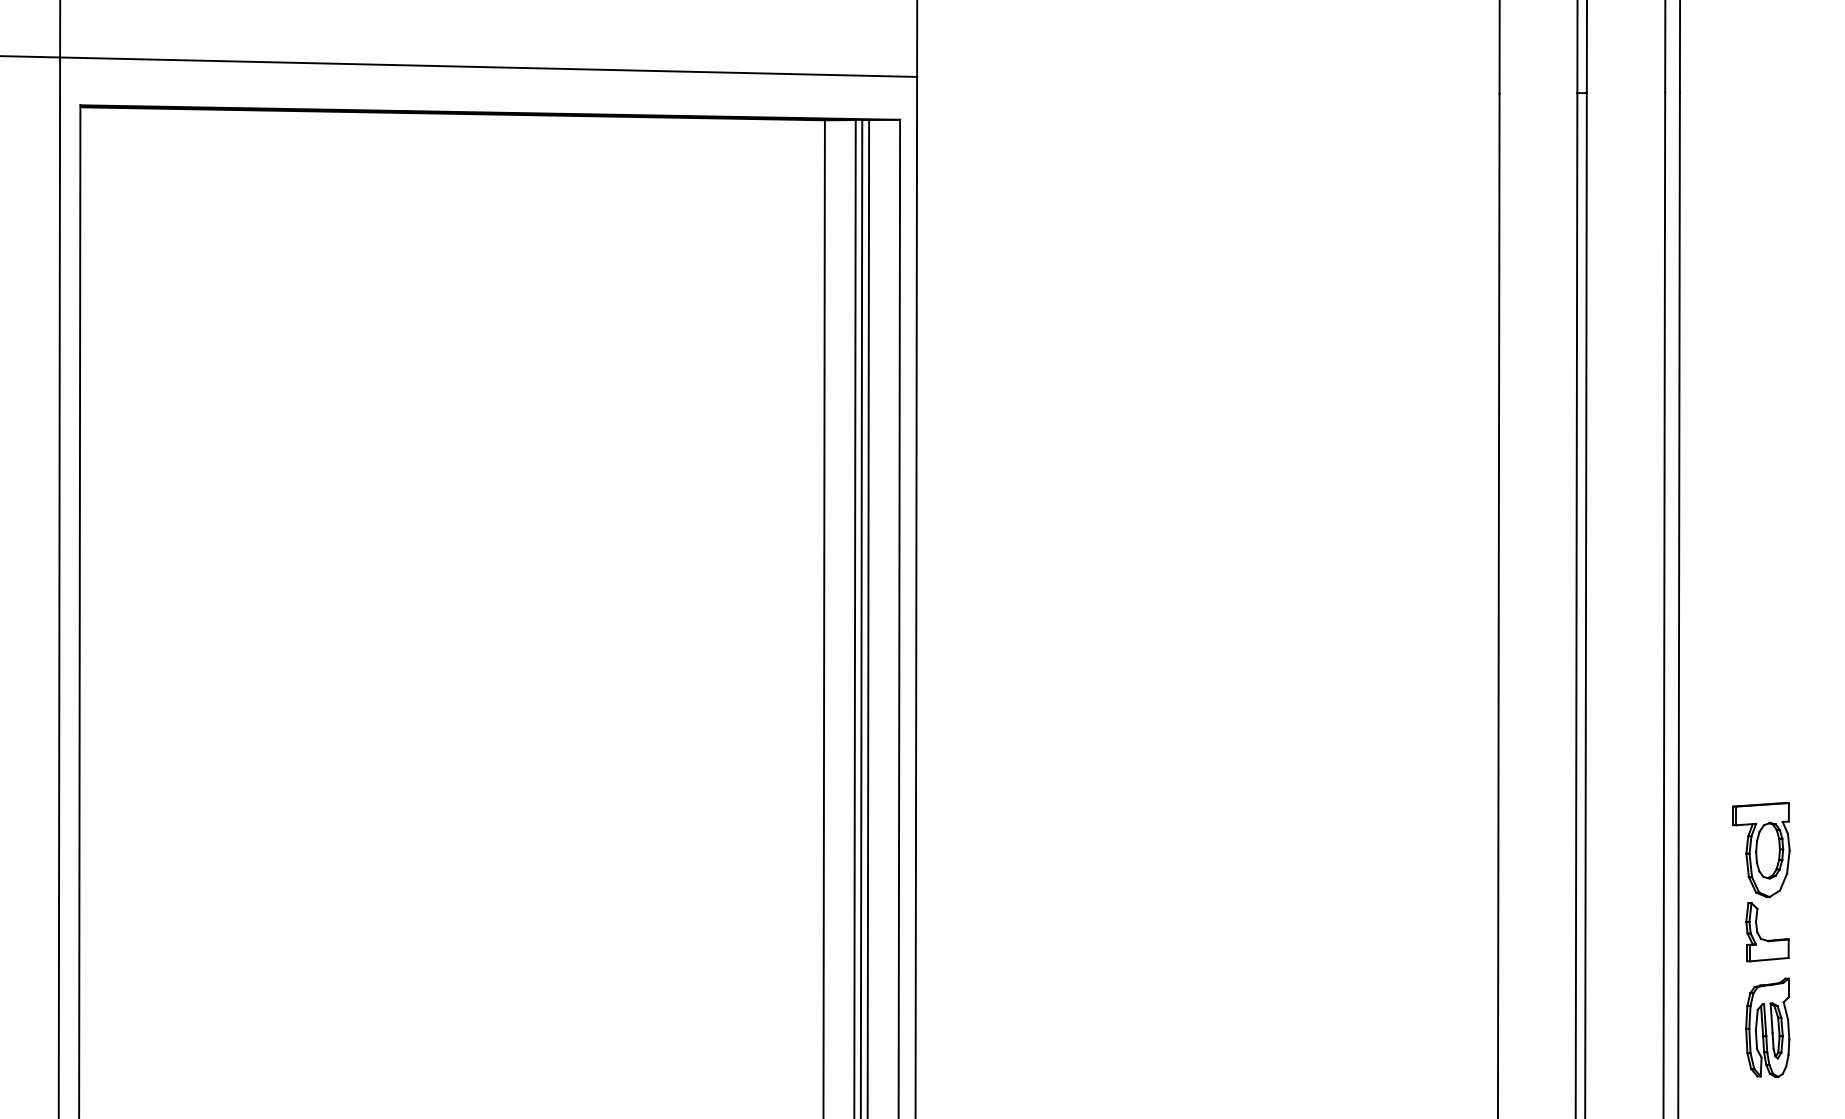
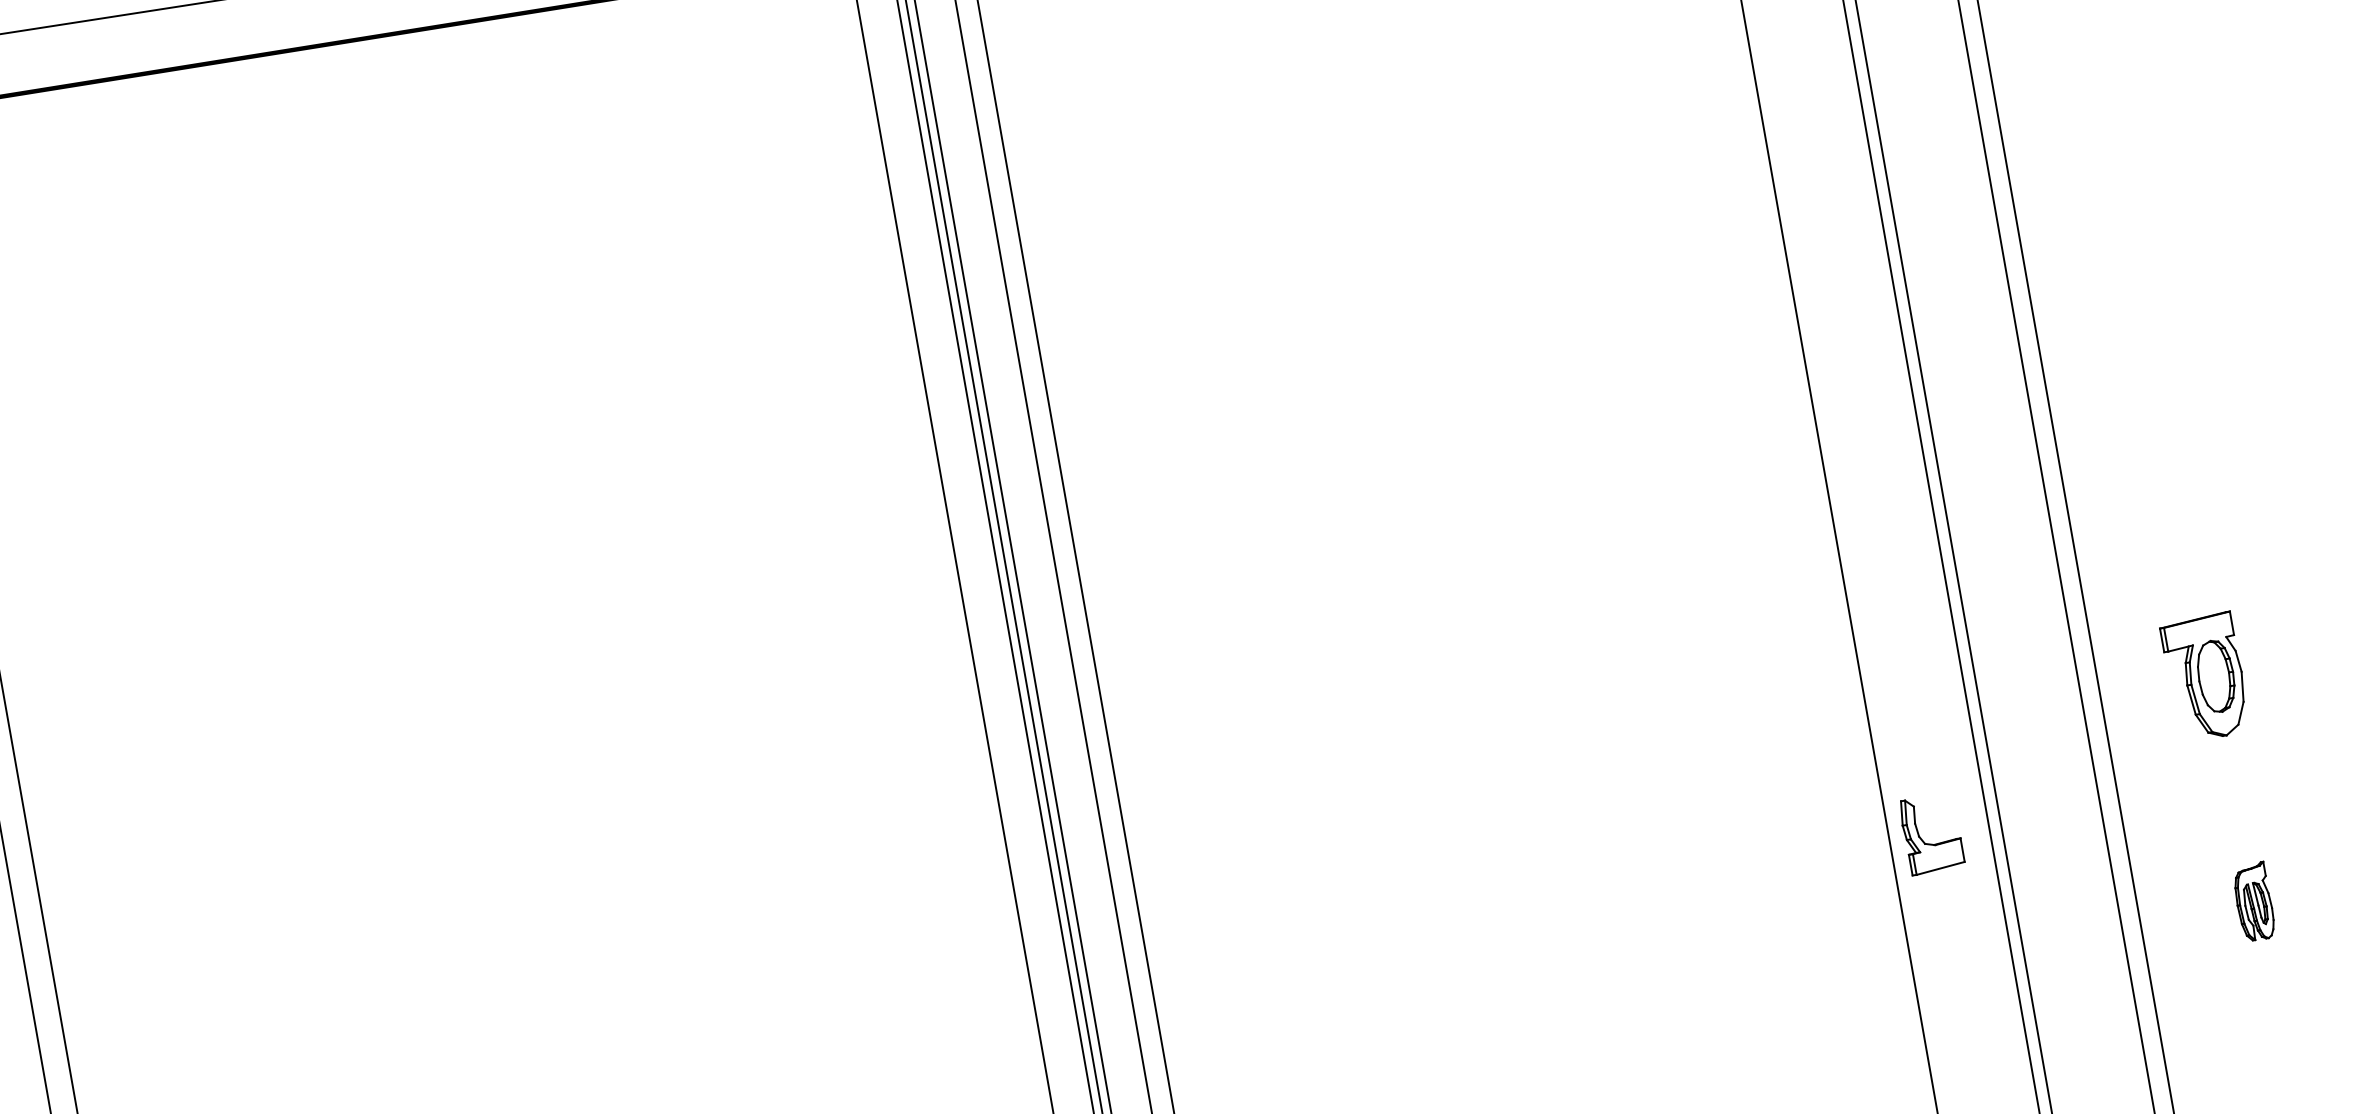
part: (1767, 939) -> (1933, 843), moved
part: (1767, 1027) -> (2253, 901), size x0.6

